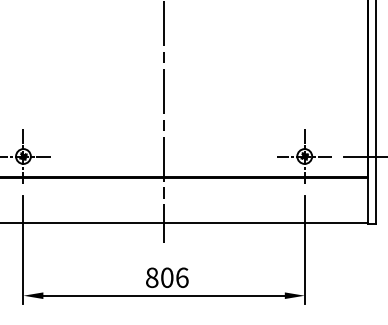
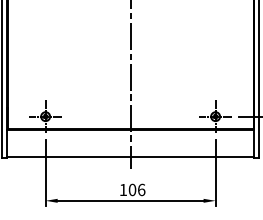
text: (152, 277) -> (123, 189), 806 -> 106

